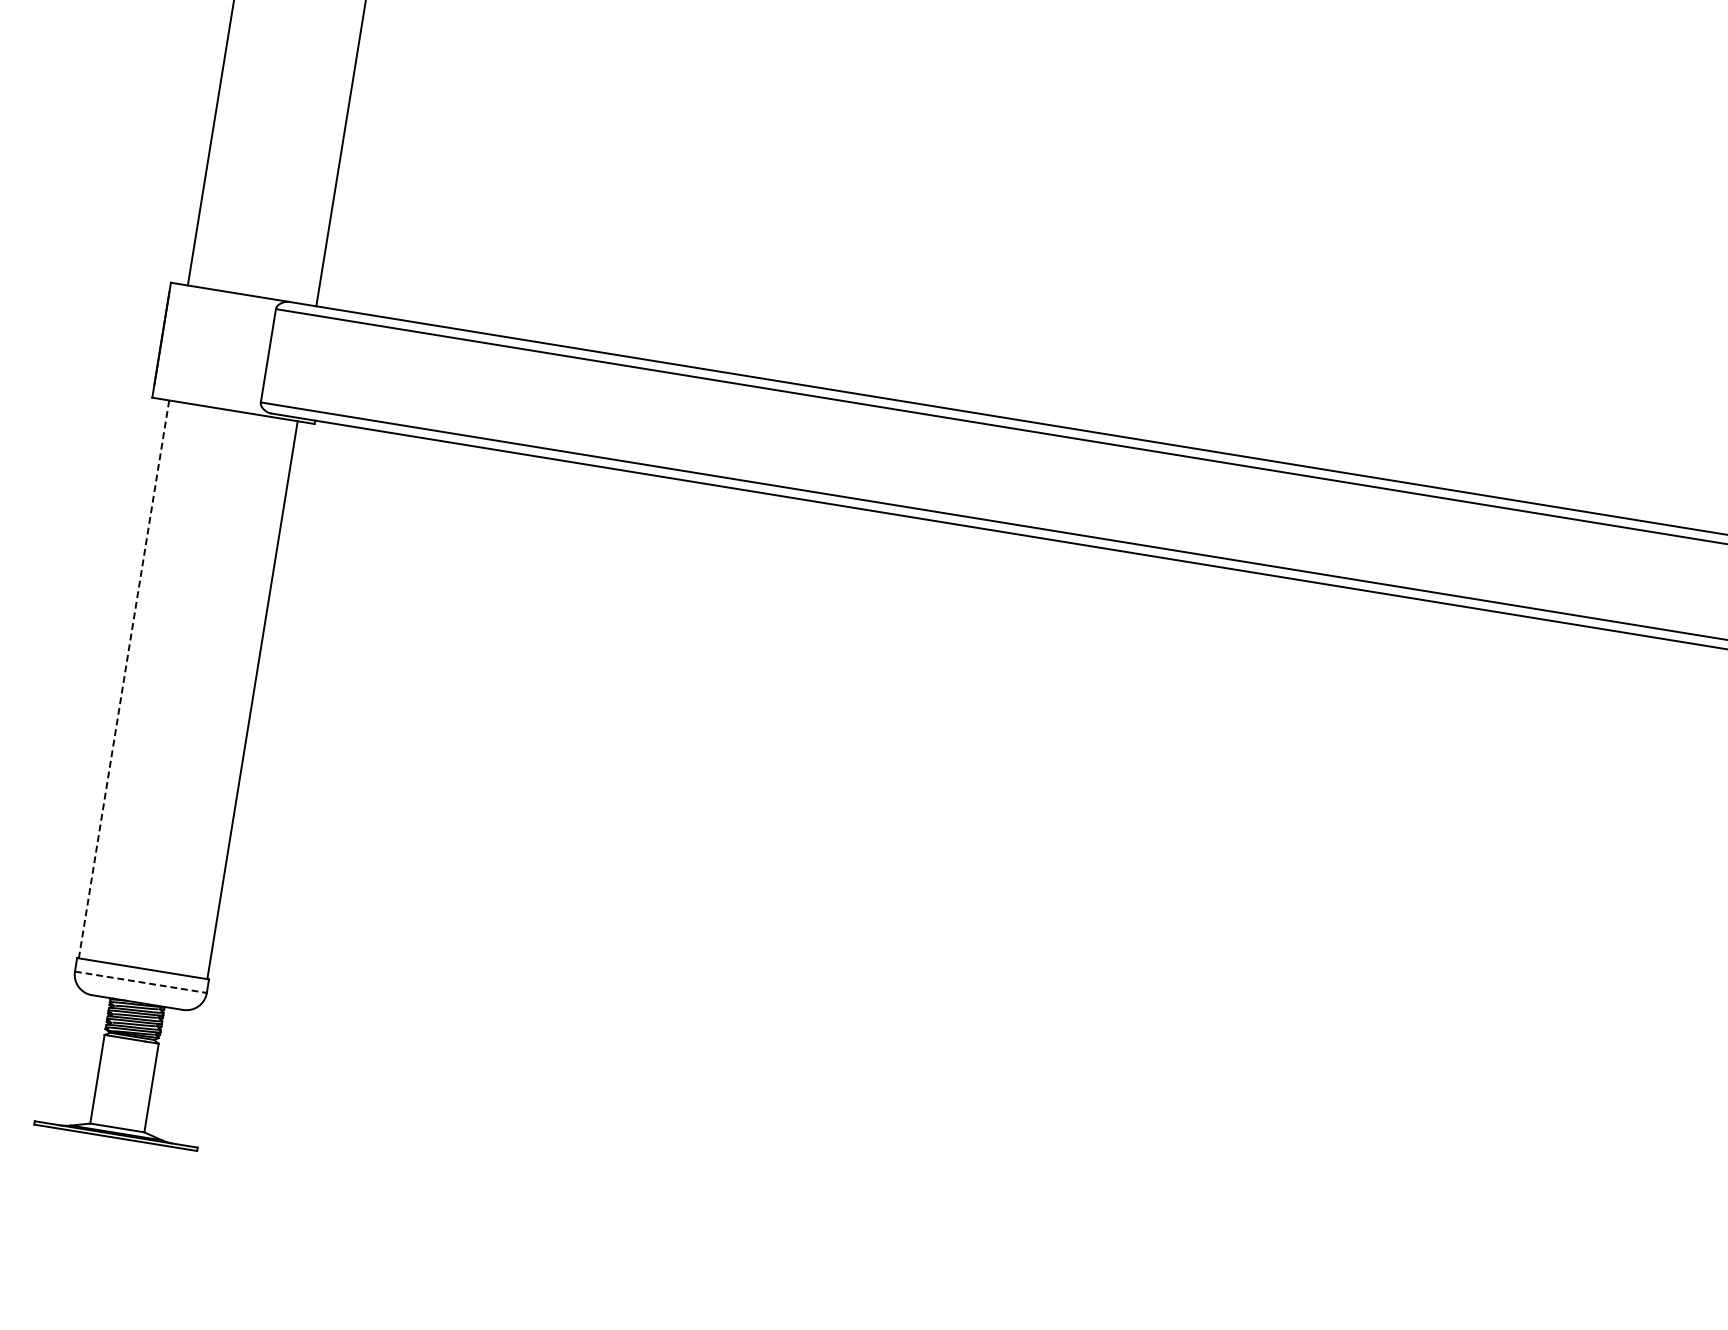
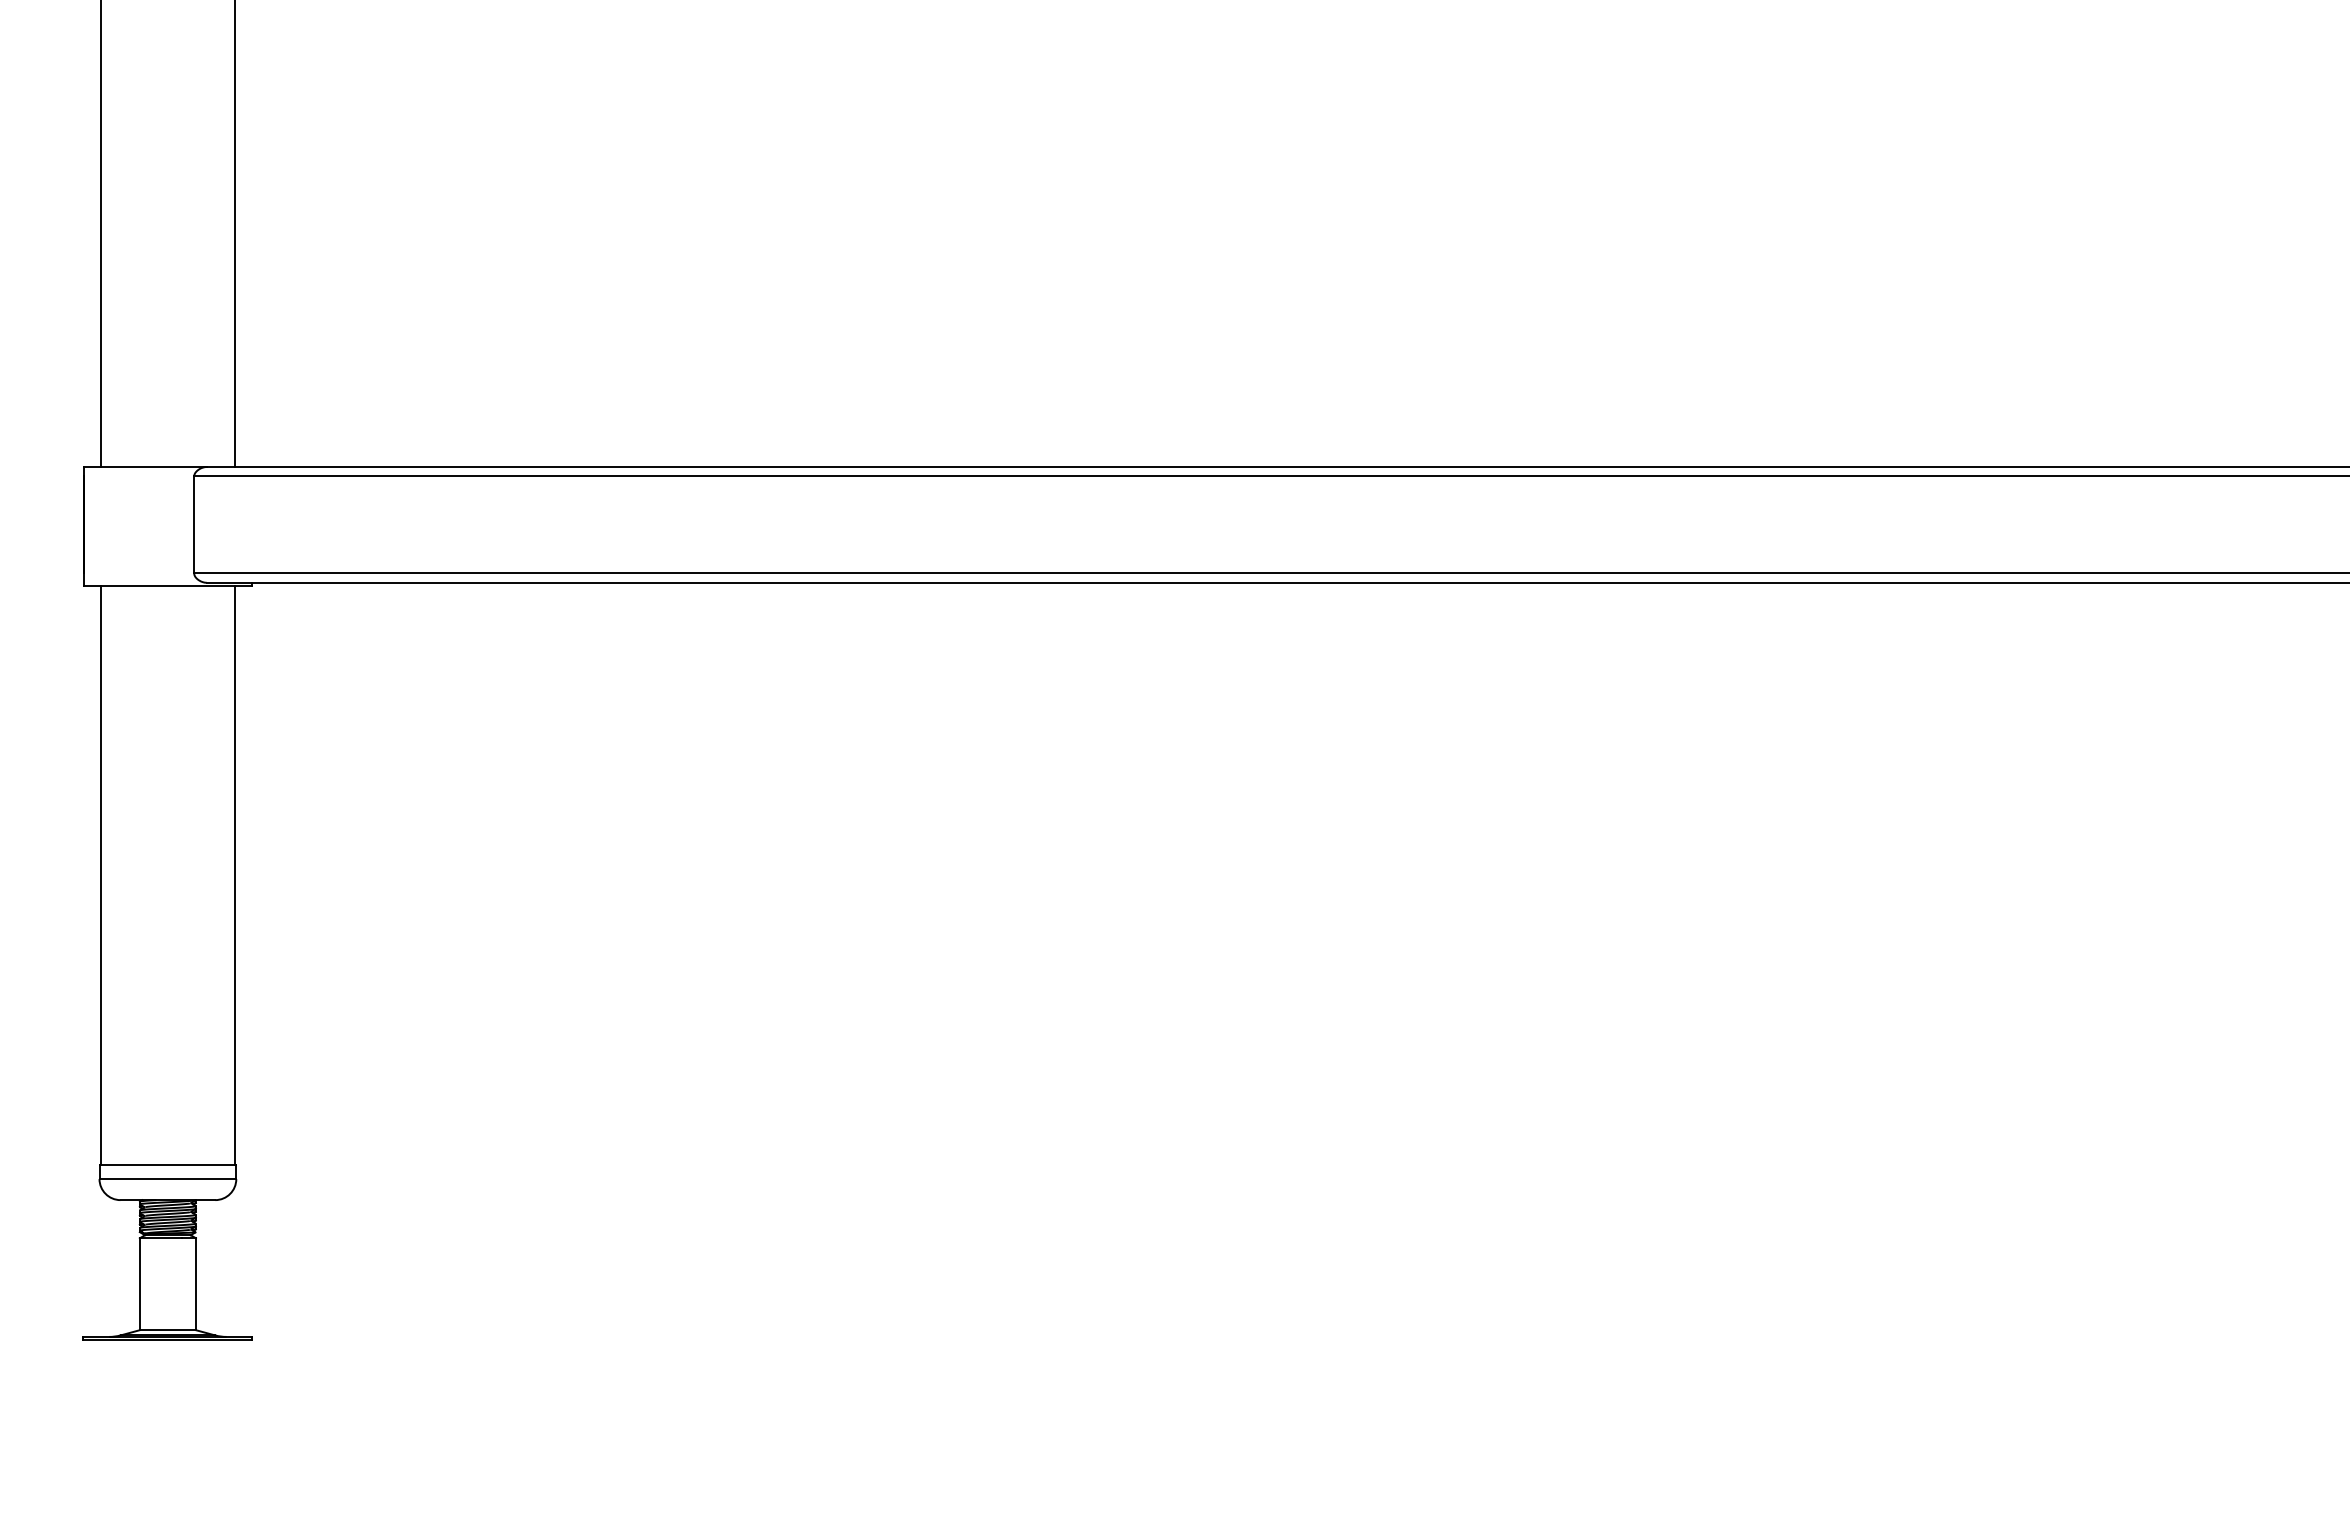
line: (124, 680) -> (101, 876), dashed -> solid
line: (141, 982) -> (168, 1179), dashed -> solid

